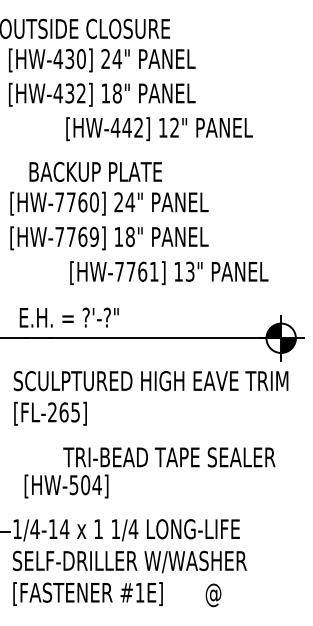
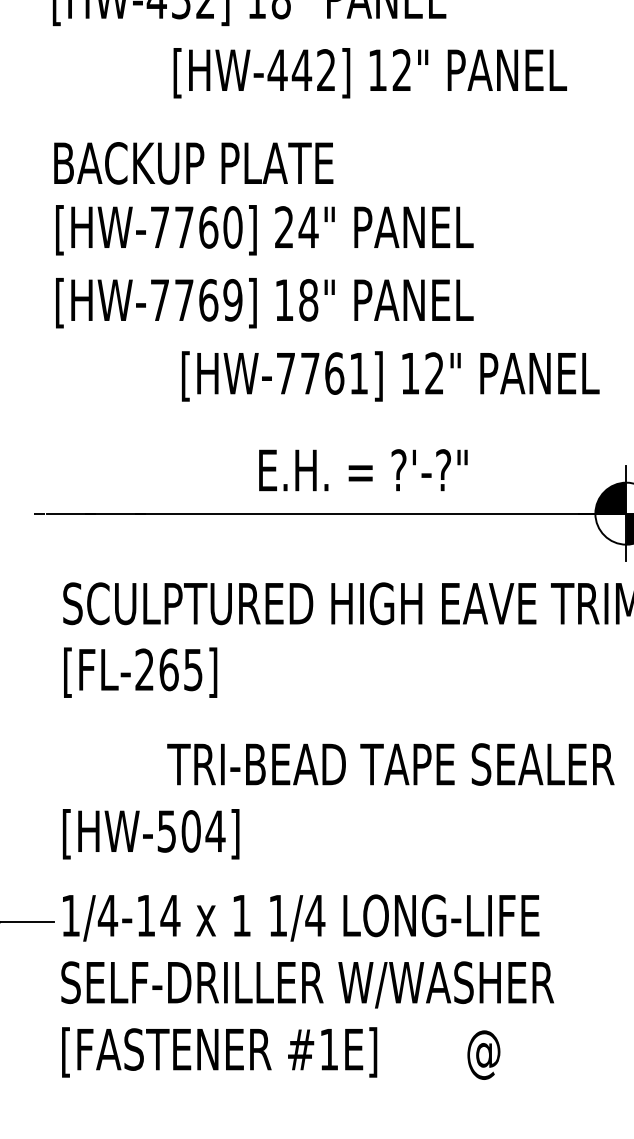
text: (95, 171) -> (193, 162), moved
text: (189, 271) -> (433, 372), 13" -> 12"
text: (68, 317) -> (361, 469), moved
text: (66, 486) -> (151, 834), moved

